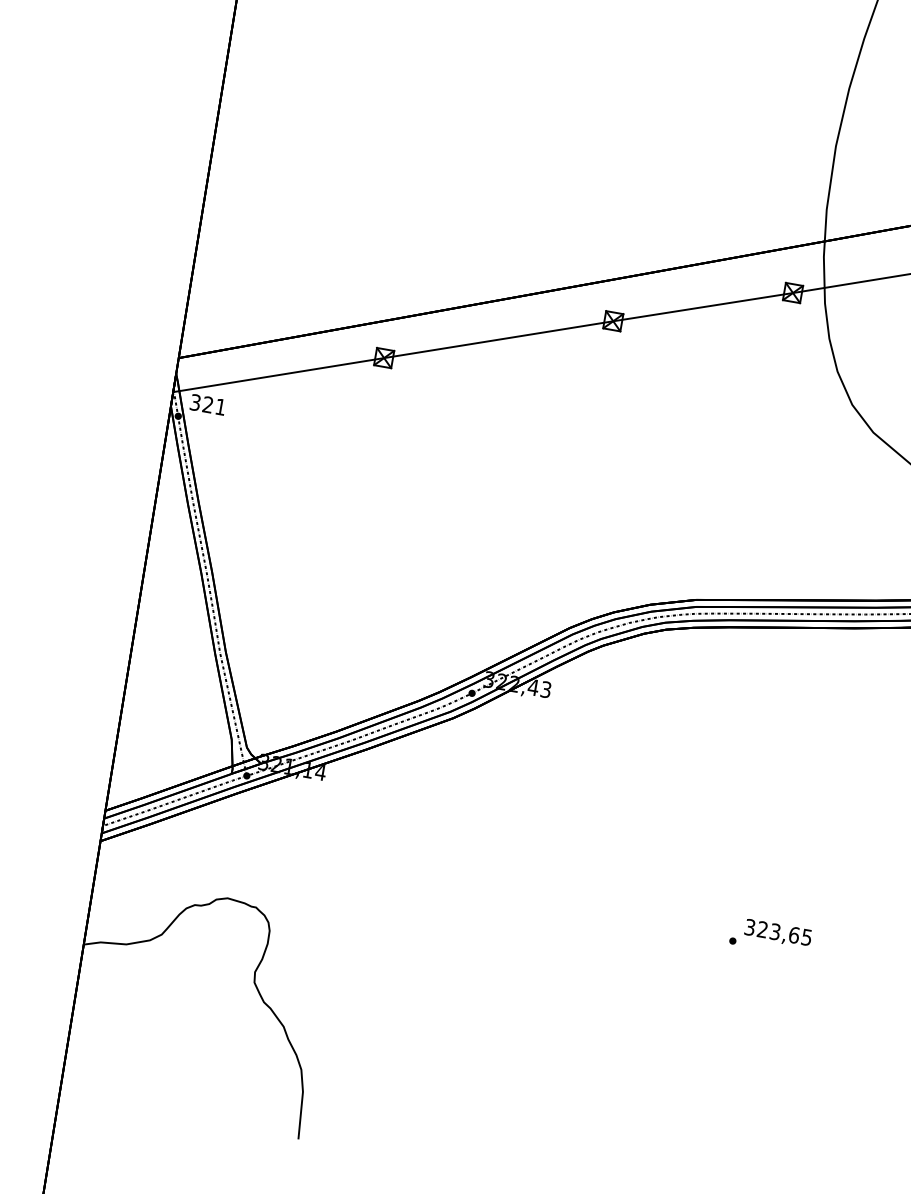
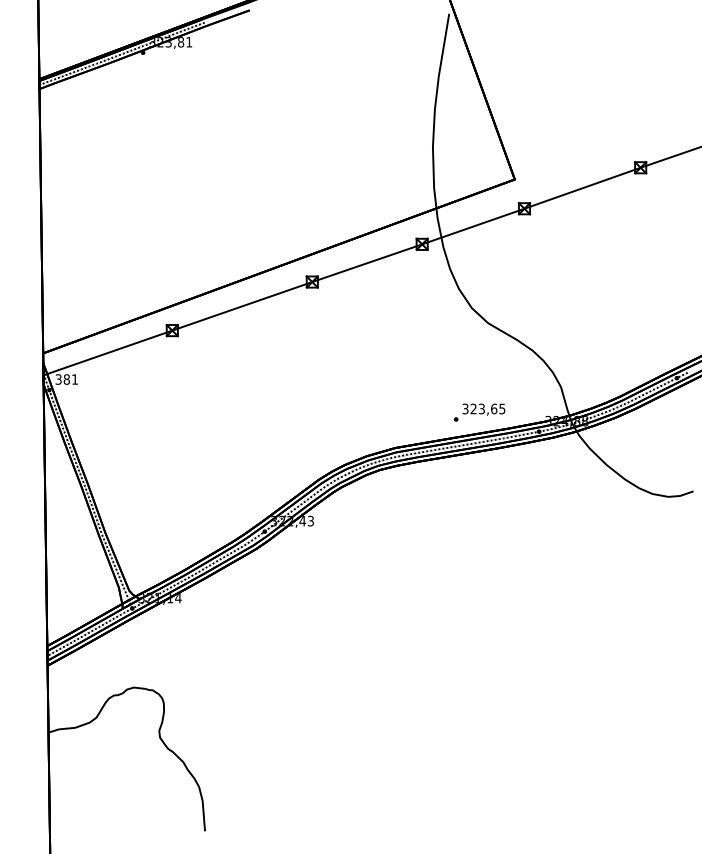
text: (207, 404) -> (66, 379), 321 -> 381
text: (770, 936) -> (479, 412), moved

